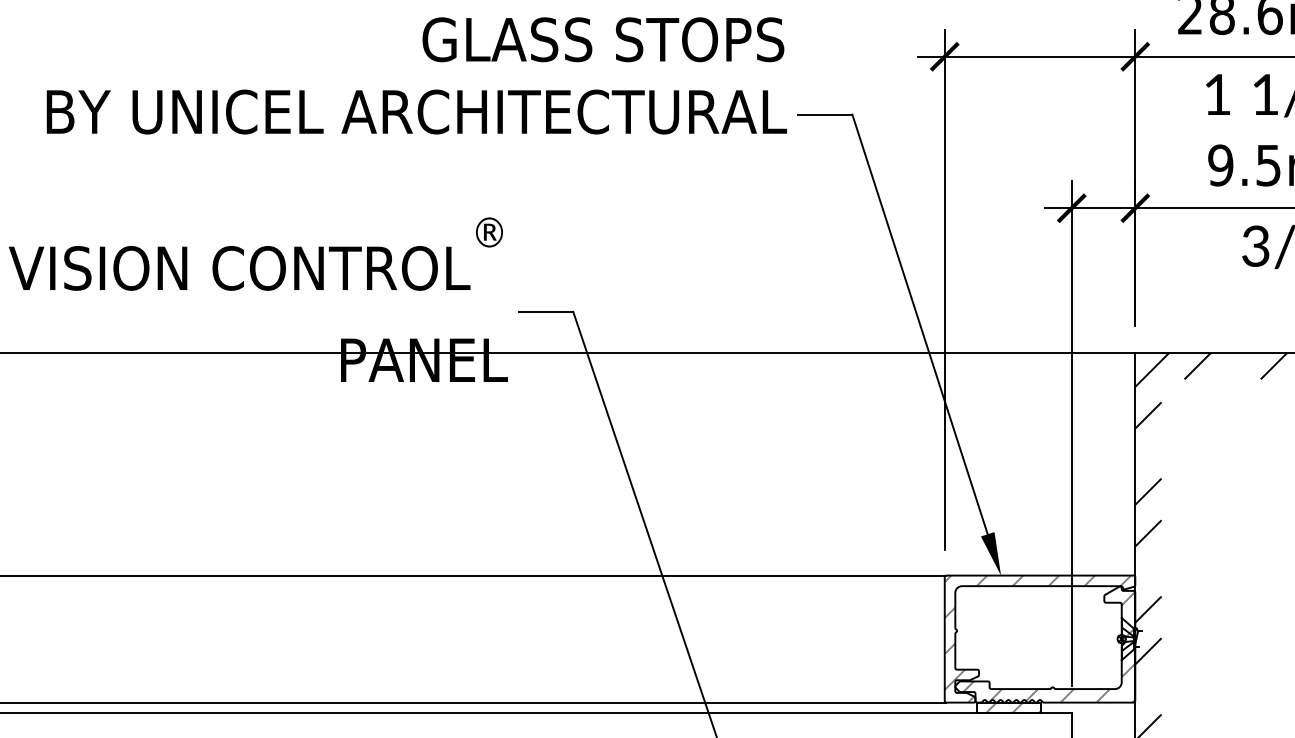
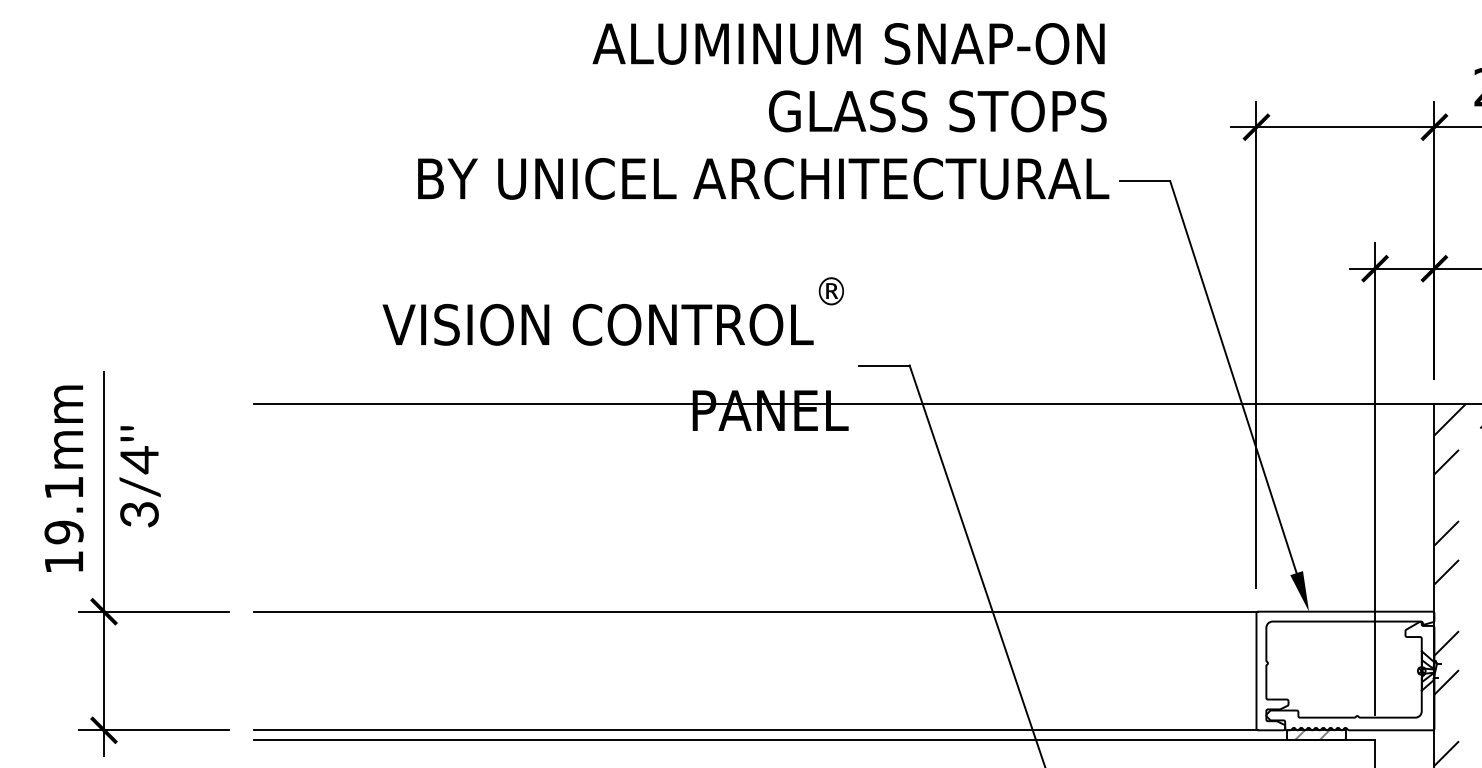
hatch: (1037, 638) -> (1343, 670), removed
hatch: (1048, 647) -> (1353, 678), removed

